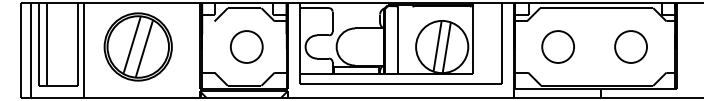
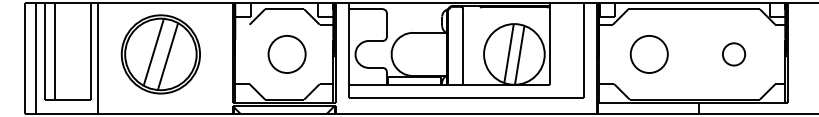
part: (630, 46) -> (733, 53), size x0.6

